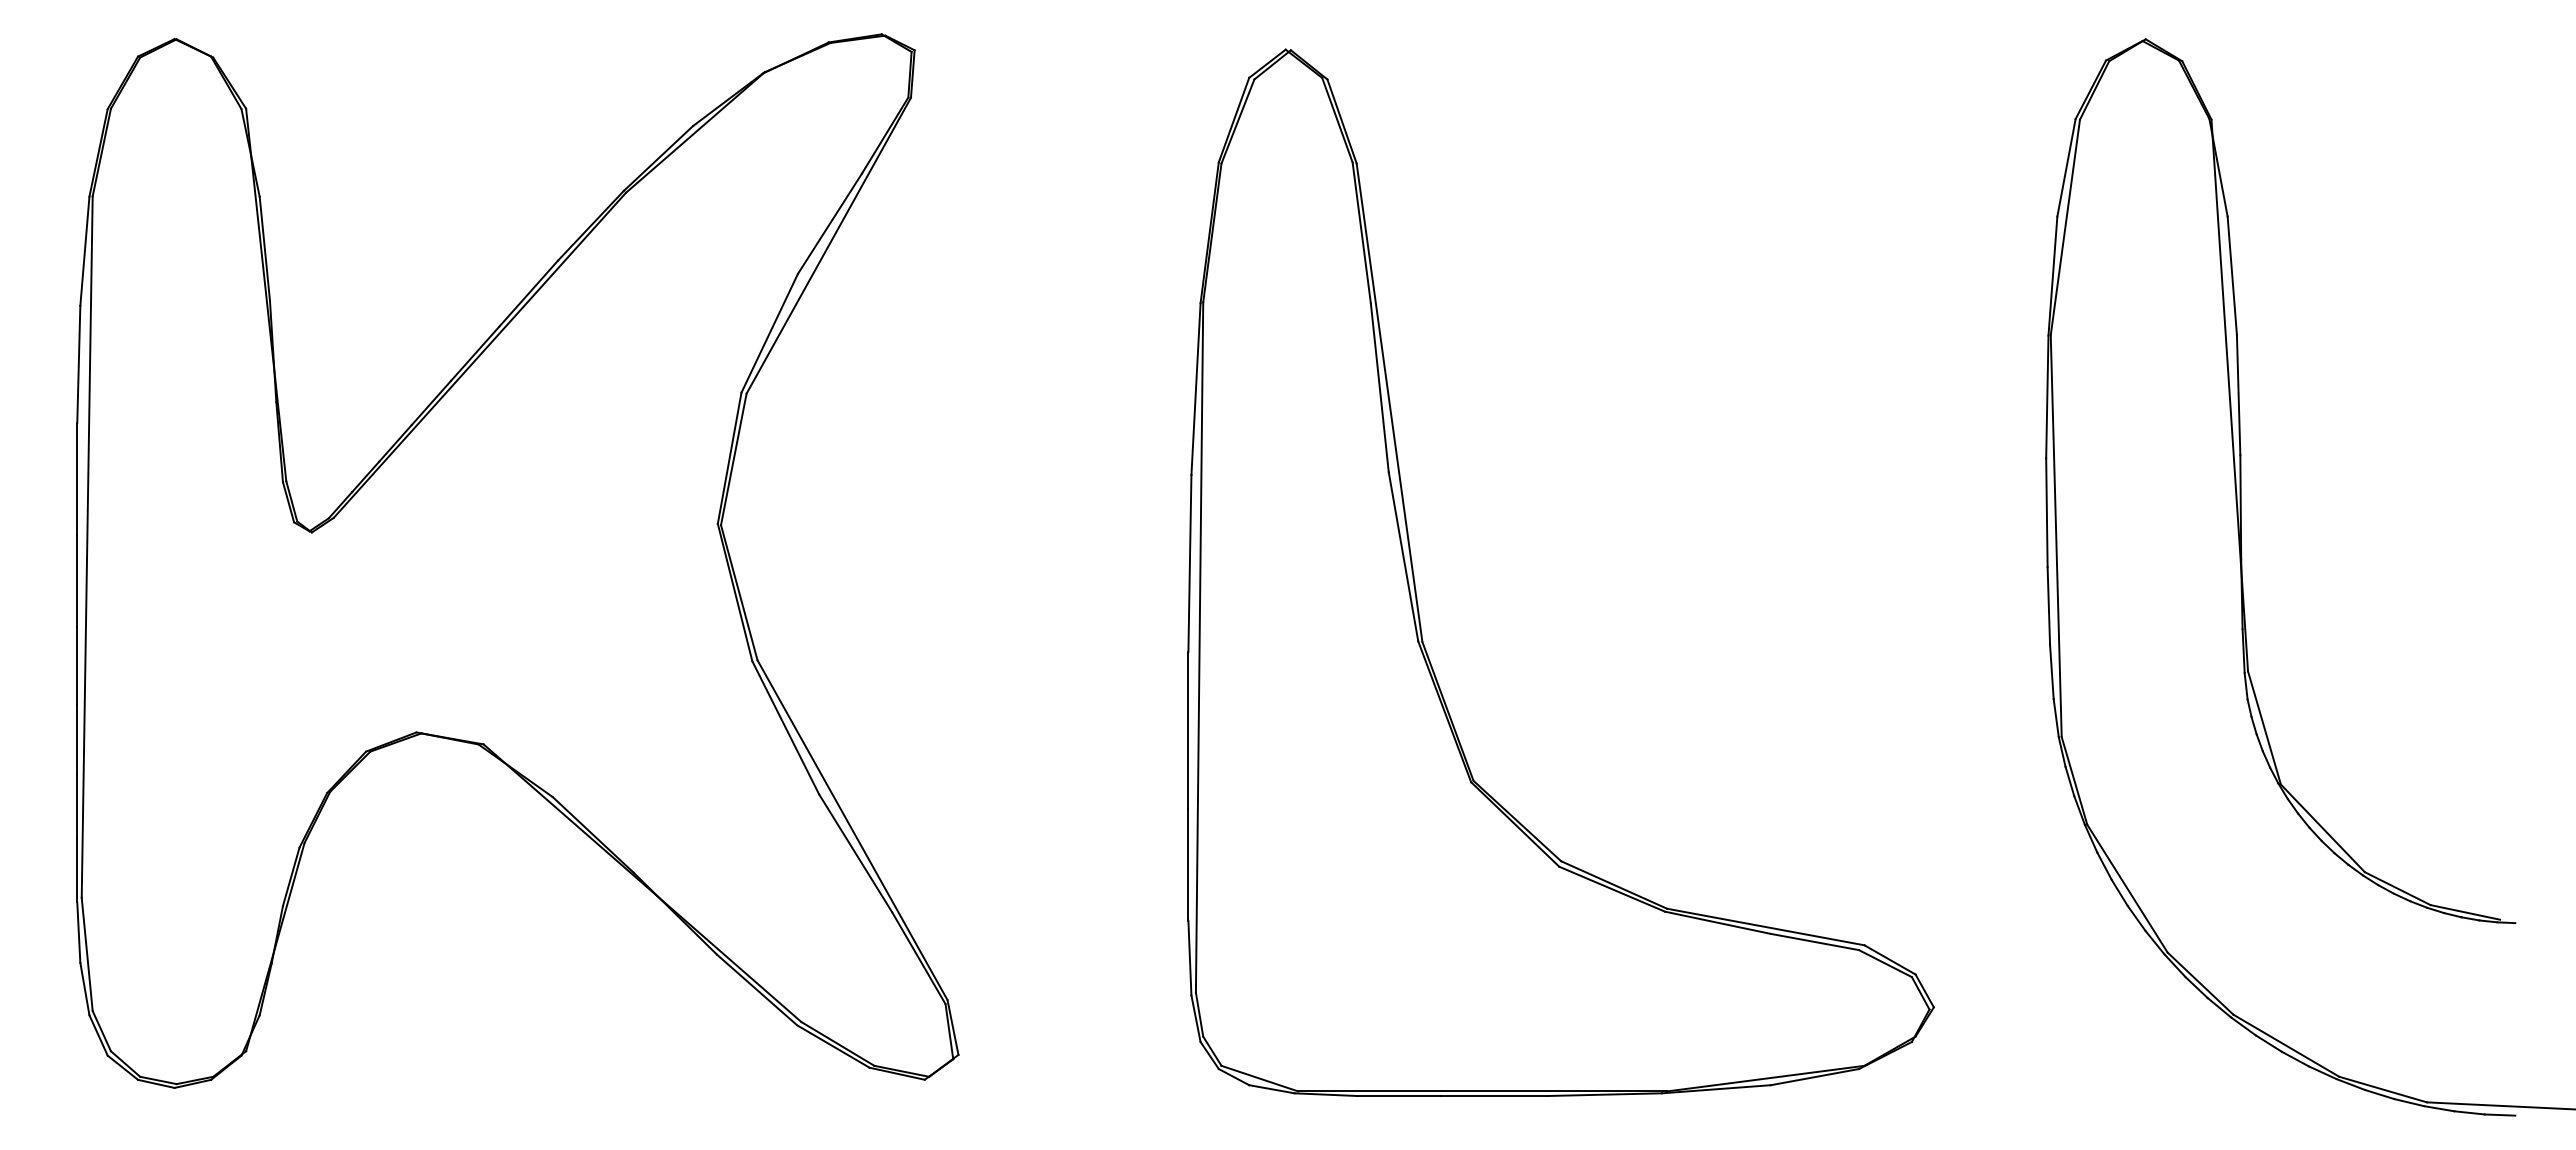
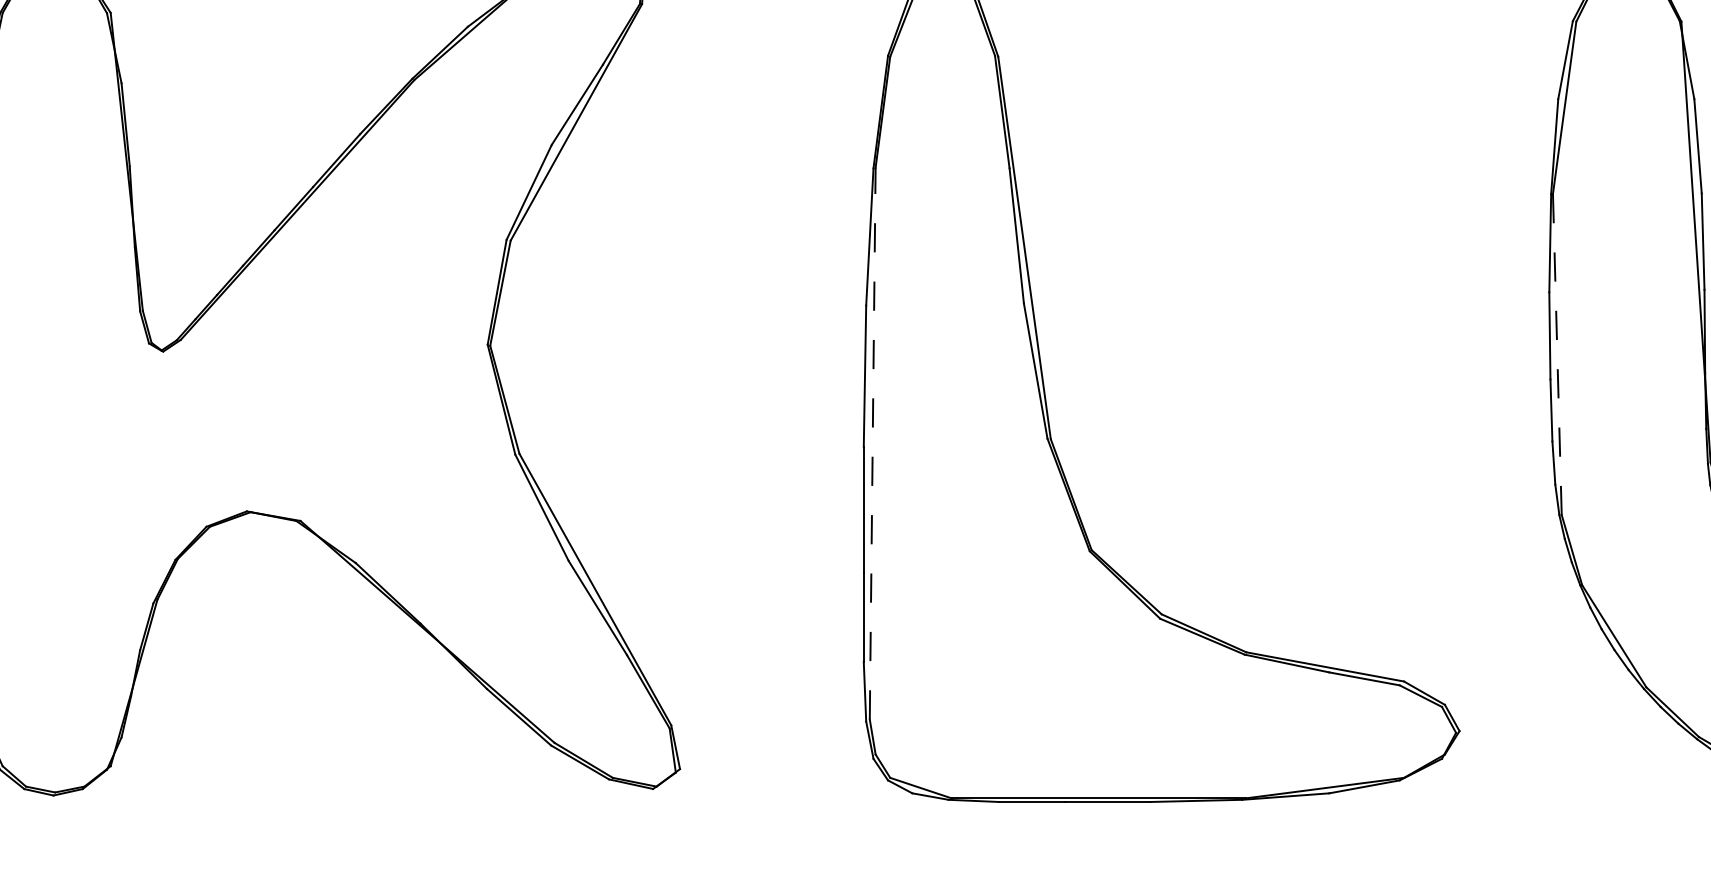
line: (2056, 536) -> (1557, 354), solid -> dashed
line: (1199, 647) -> (872, 443), solid -> dashed

